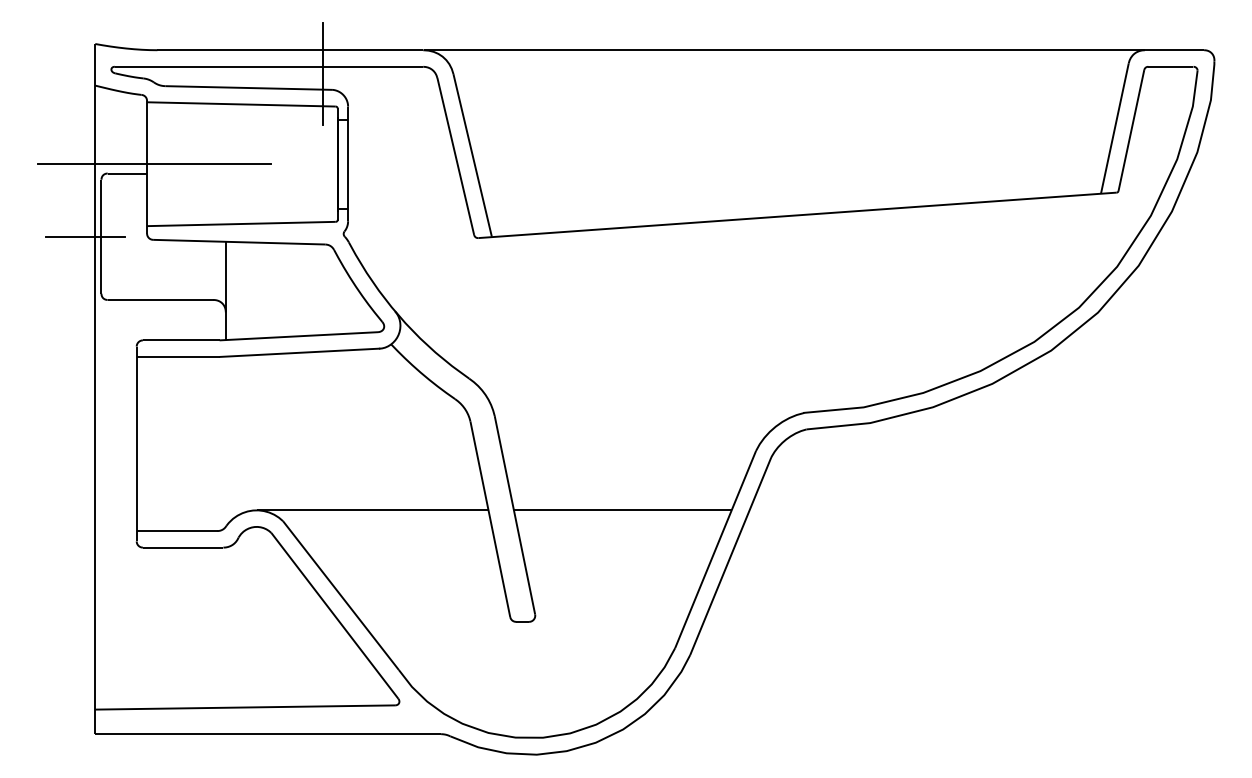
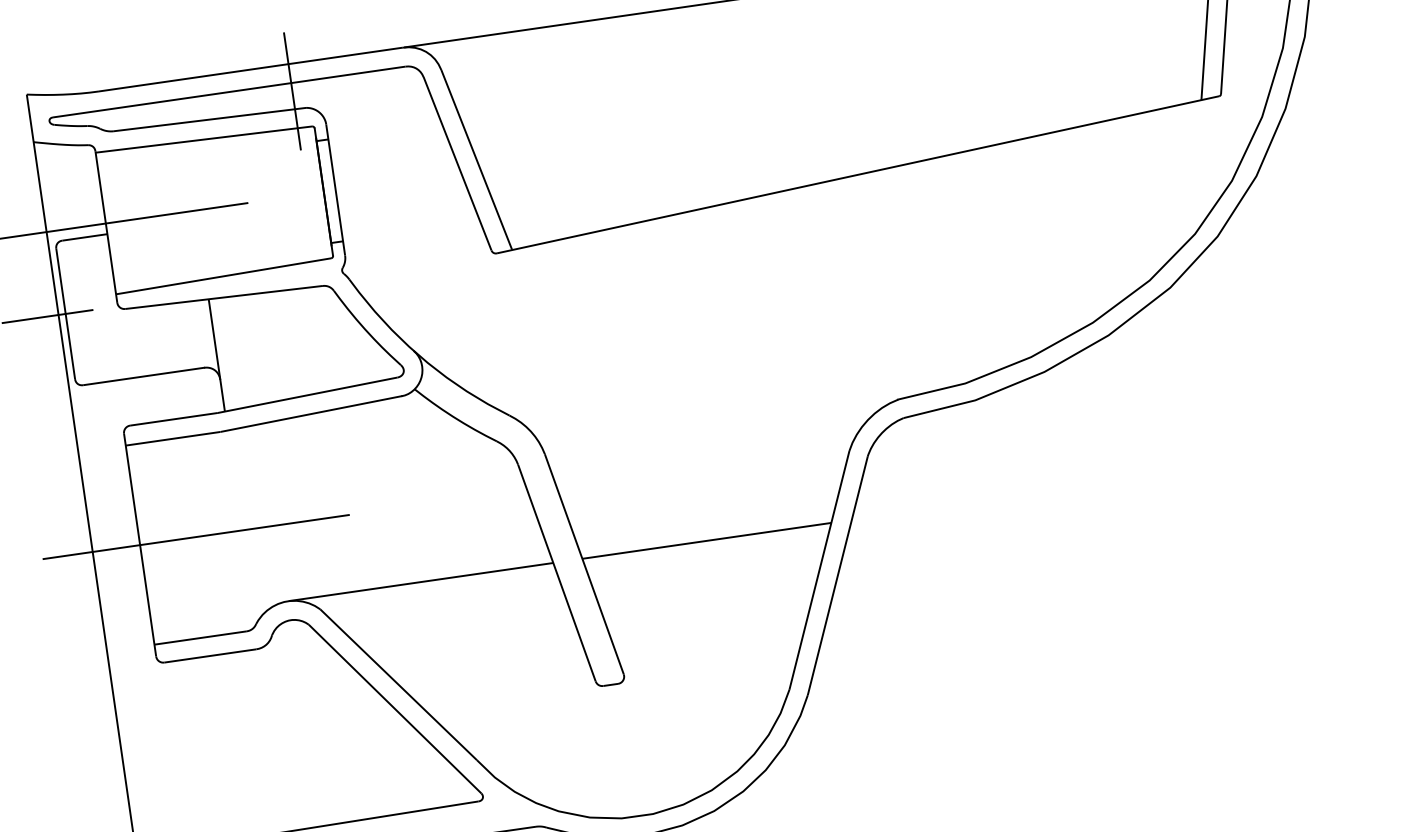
line: (185, 444) -> (195, 537), added

